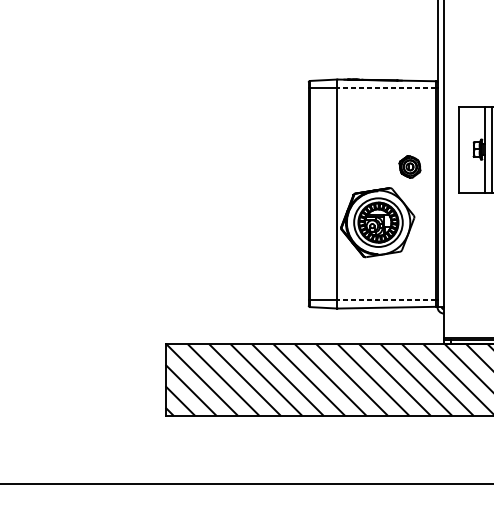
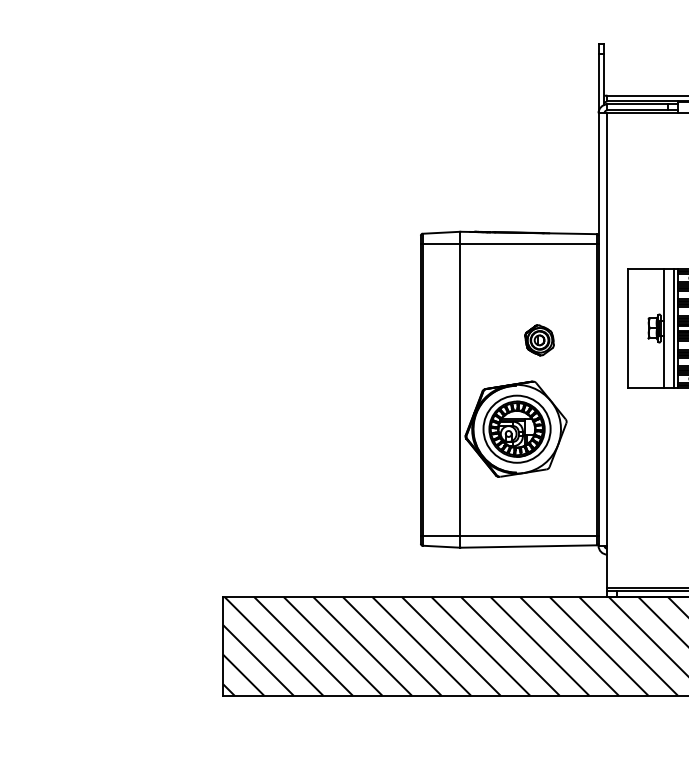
line: (386, 88) -> (527, 243), dashed -> solid
part: (409, 167) -> (539, 340), moved
line: (386, 299) -> (527, 535), dashed -> solid

